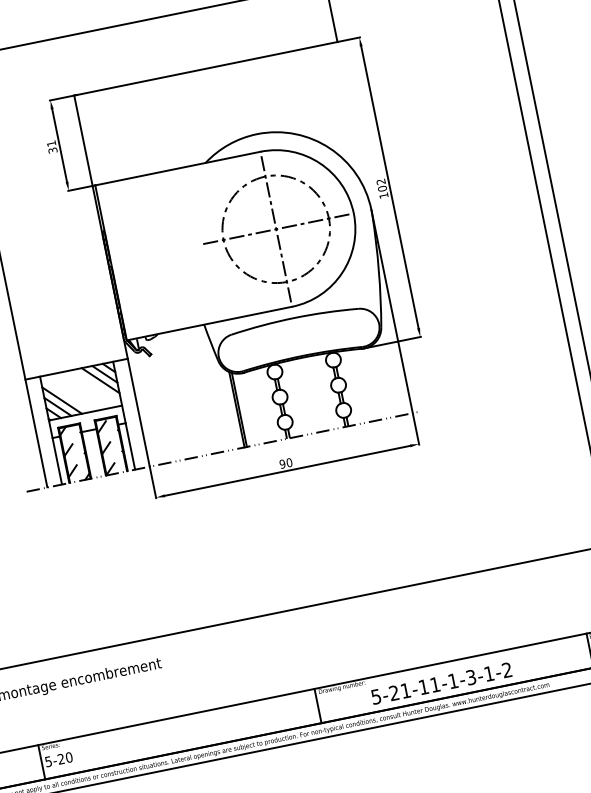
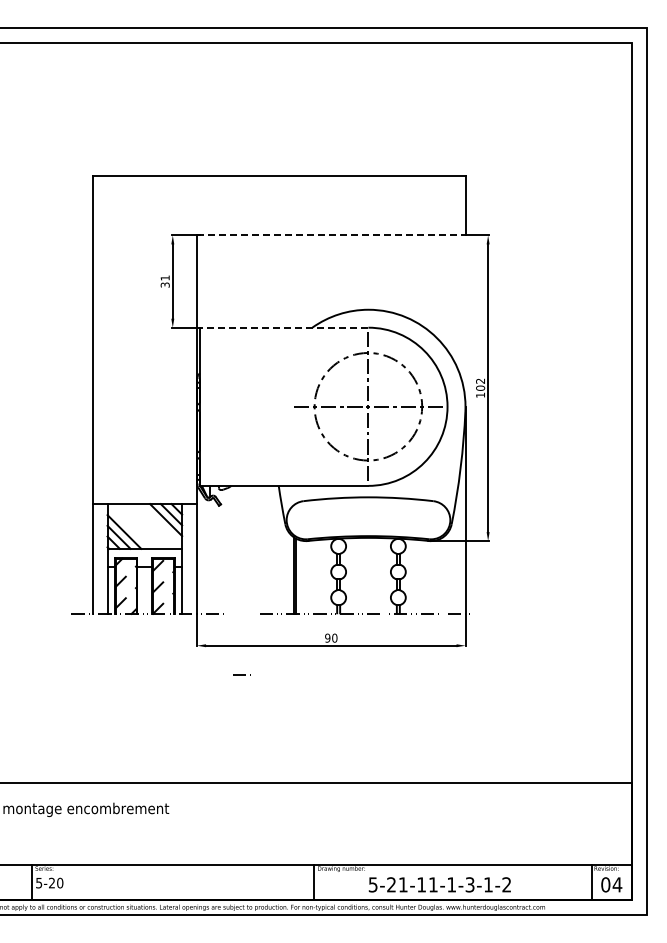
line: (205, 68) -> (331, 235), solid -> dashed
line: (177, 168) -> (283, 327), solid -> dashed
line: (193, 457) -> (241, 674), moved

